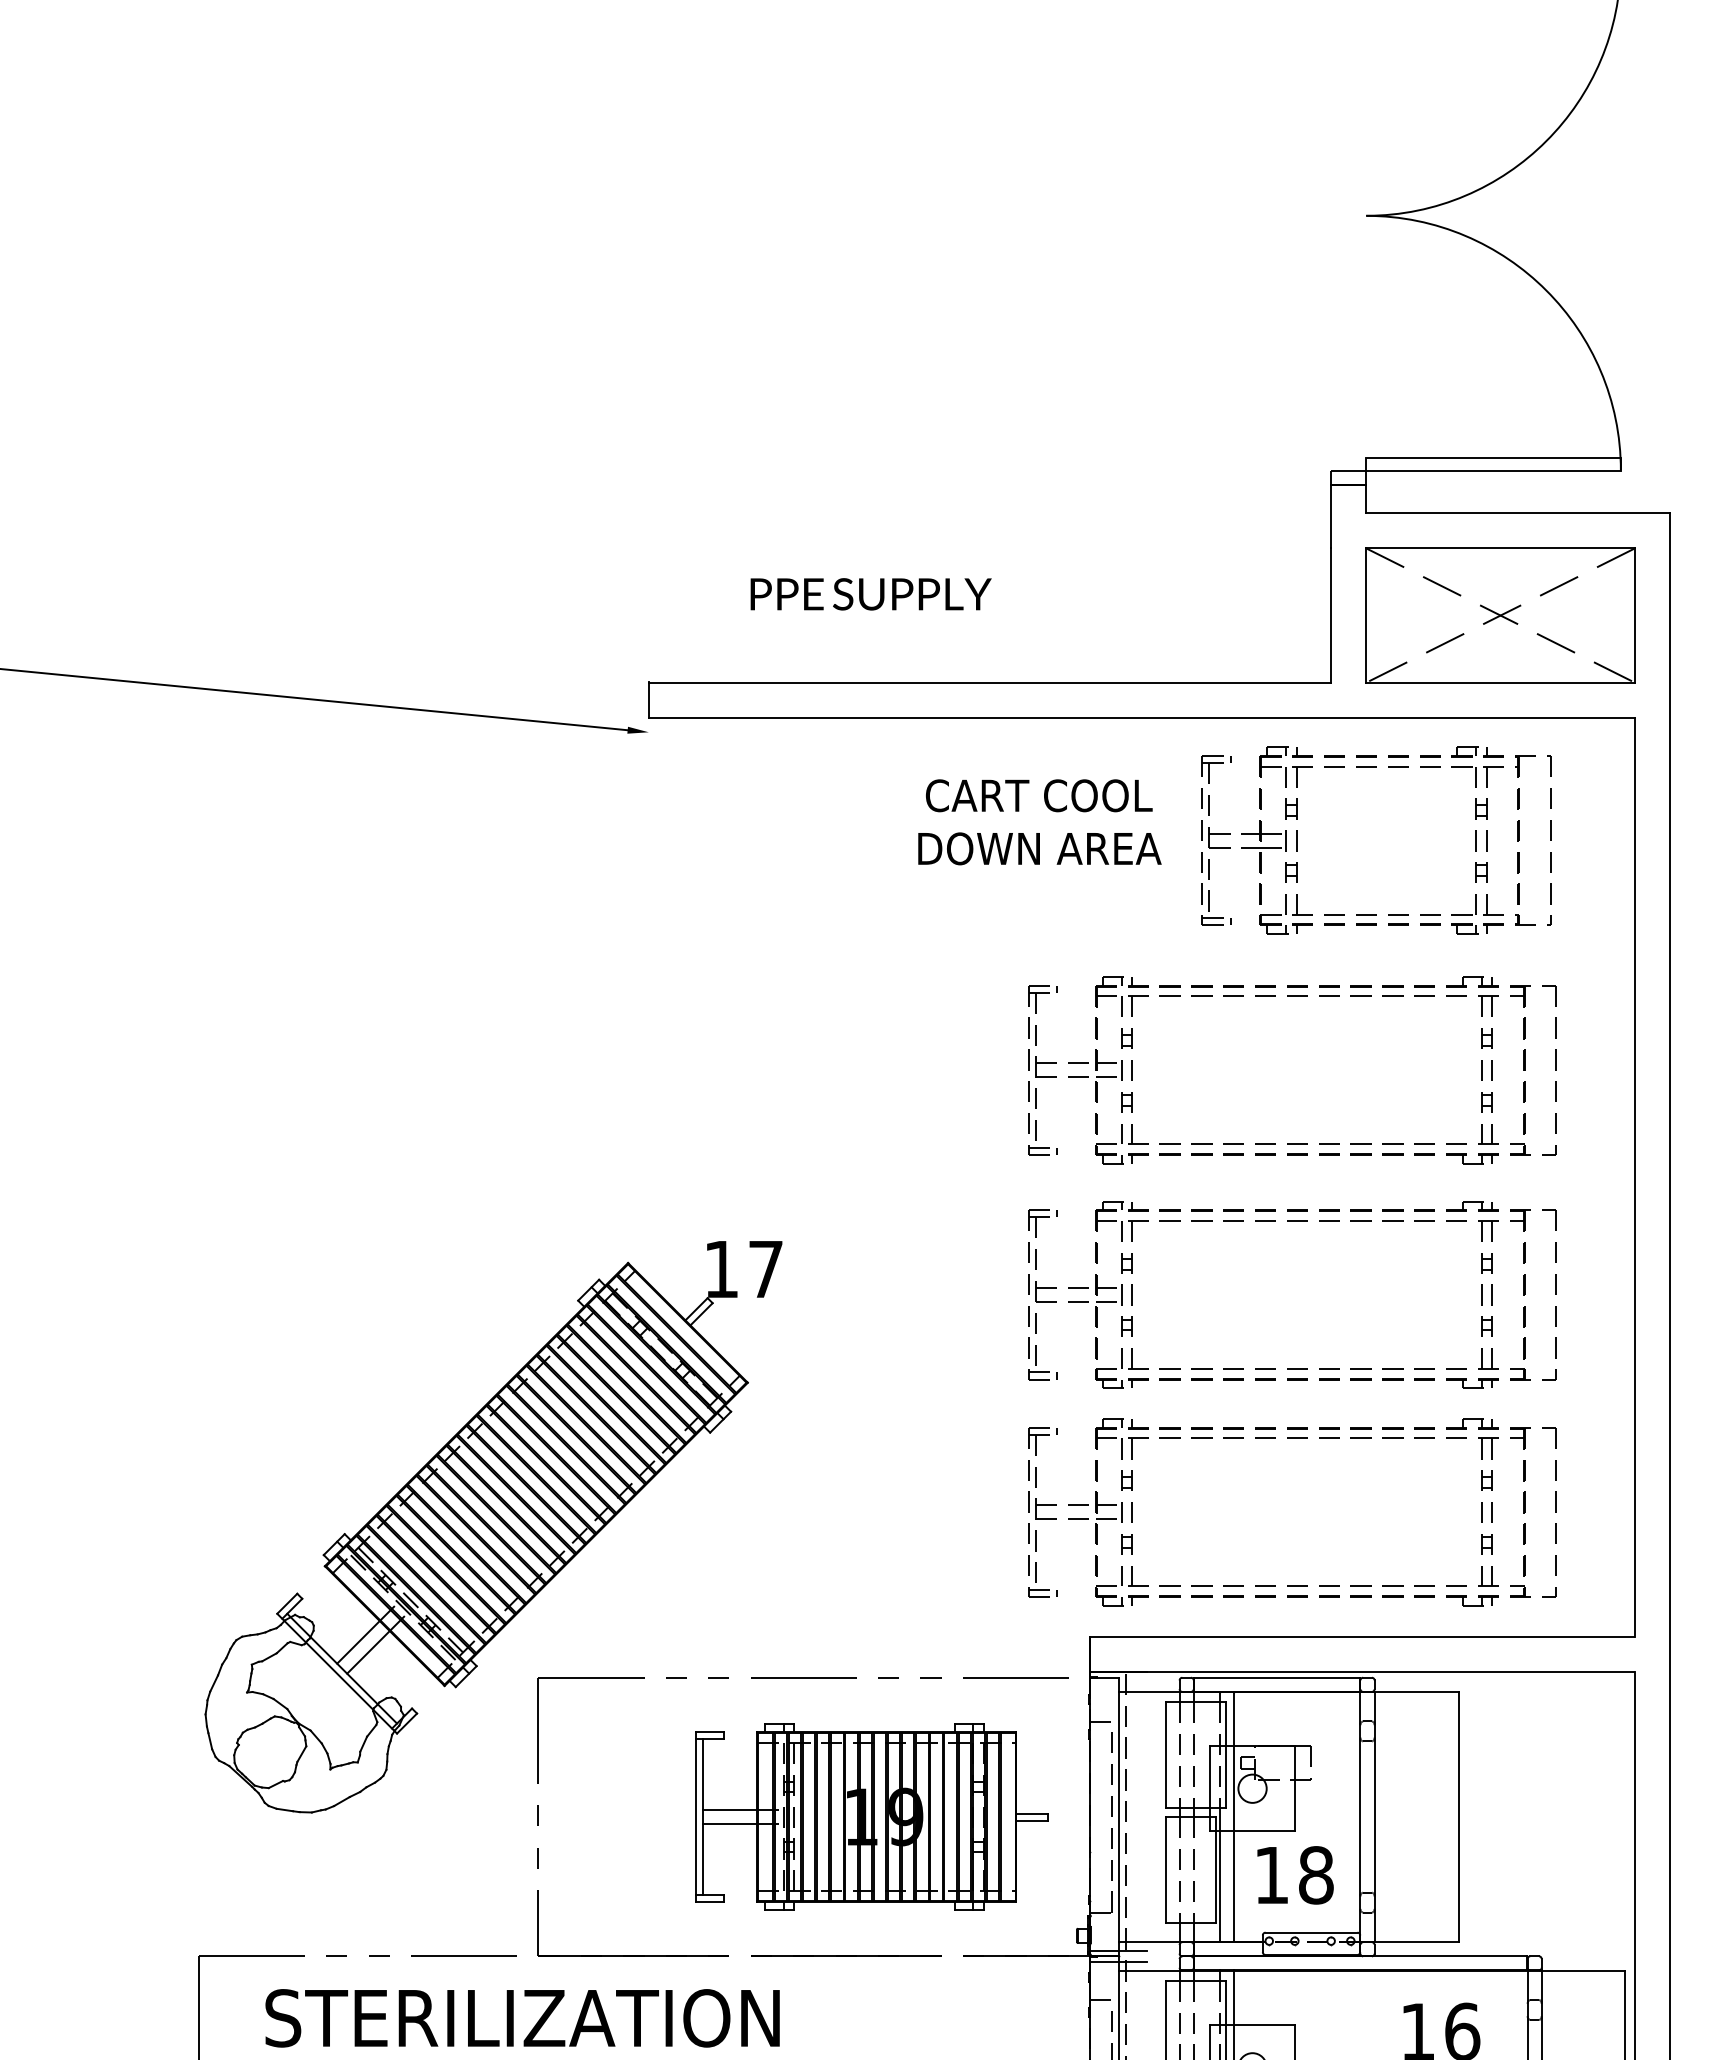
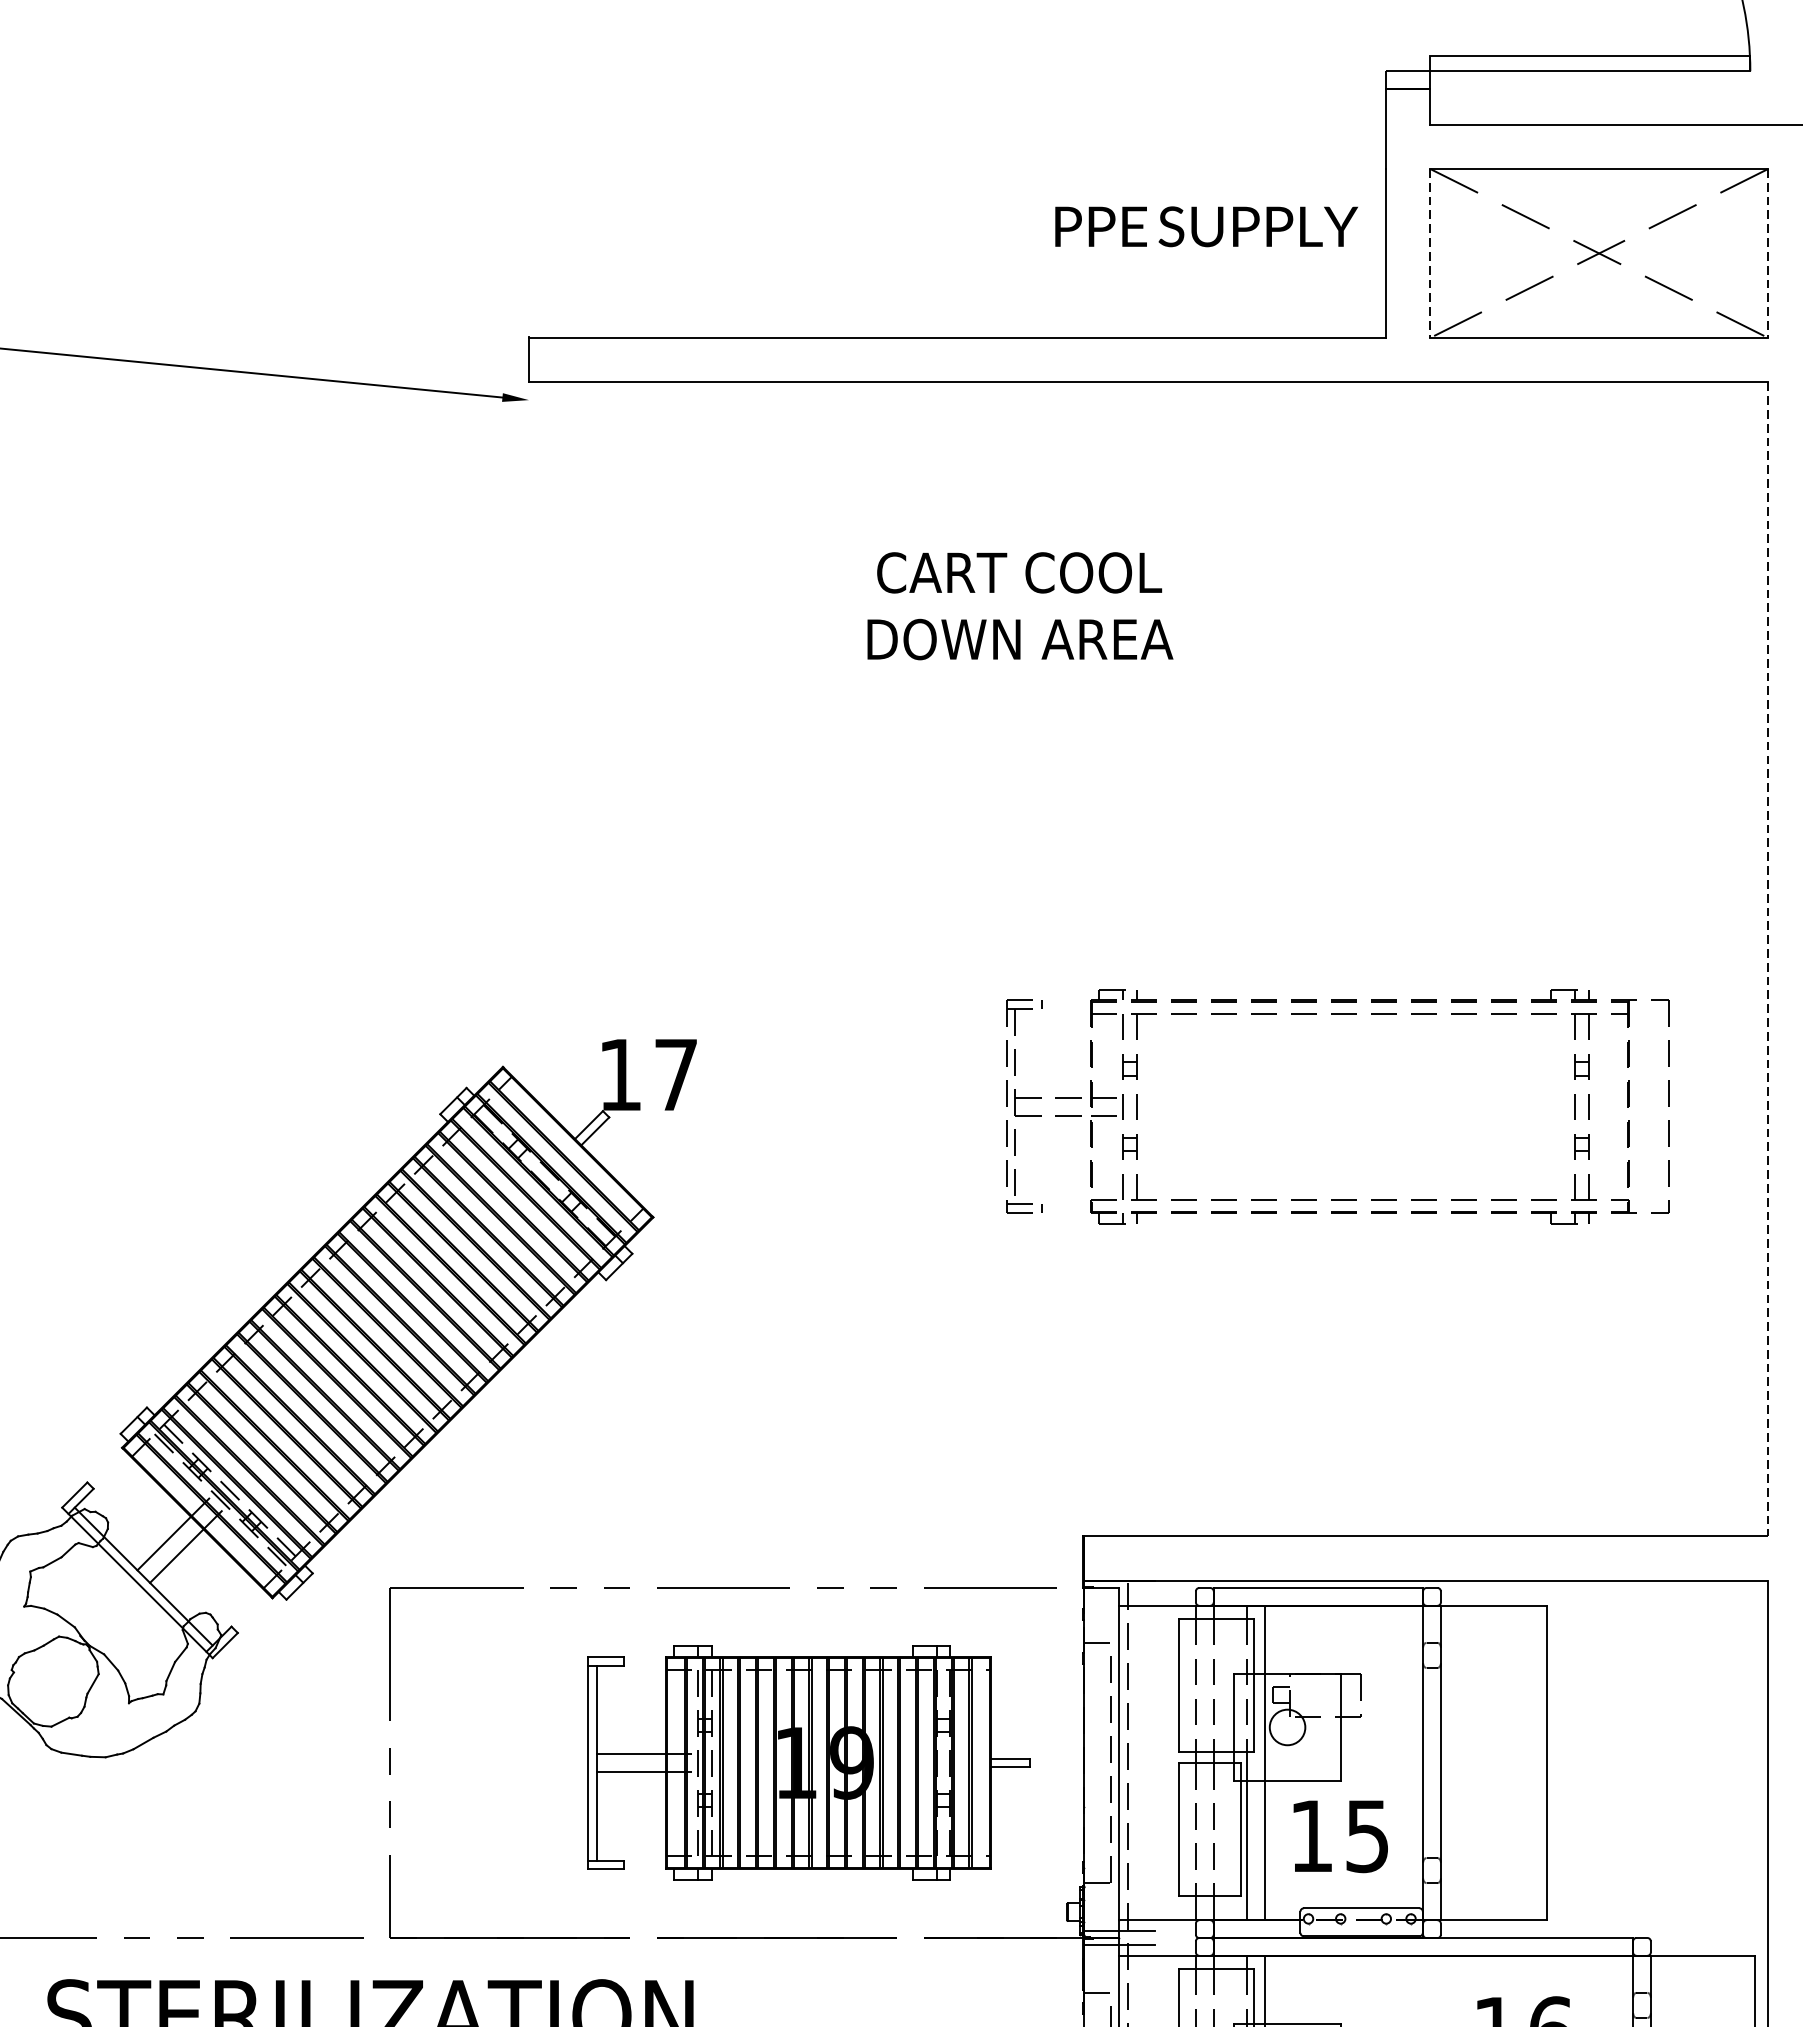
text: (870, 594) -> (1205, 227), moved
line: (1366, 616) -> (1430, 254), solid -> dashed
line: (1635, 616) -> (1768, 254), solid -> dashed
part: (1376, 767) -> (1443, 444), removed
text: (1039, 822) -> (1019, 606), moved
part: (1292, 1143) -> (1337, 916), removed
line: (1635, 1177) -> (1768, 959), solid -> dashed
part: (1292, 1585) -> (1337, 1472), removed
text: (1316, 1875) -> (1367, 1836), 18 -> 15

